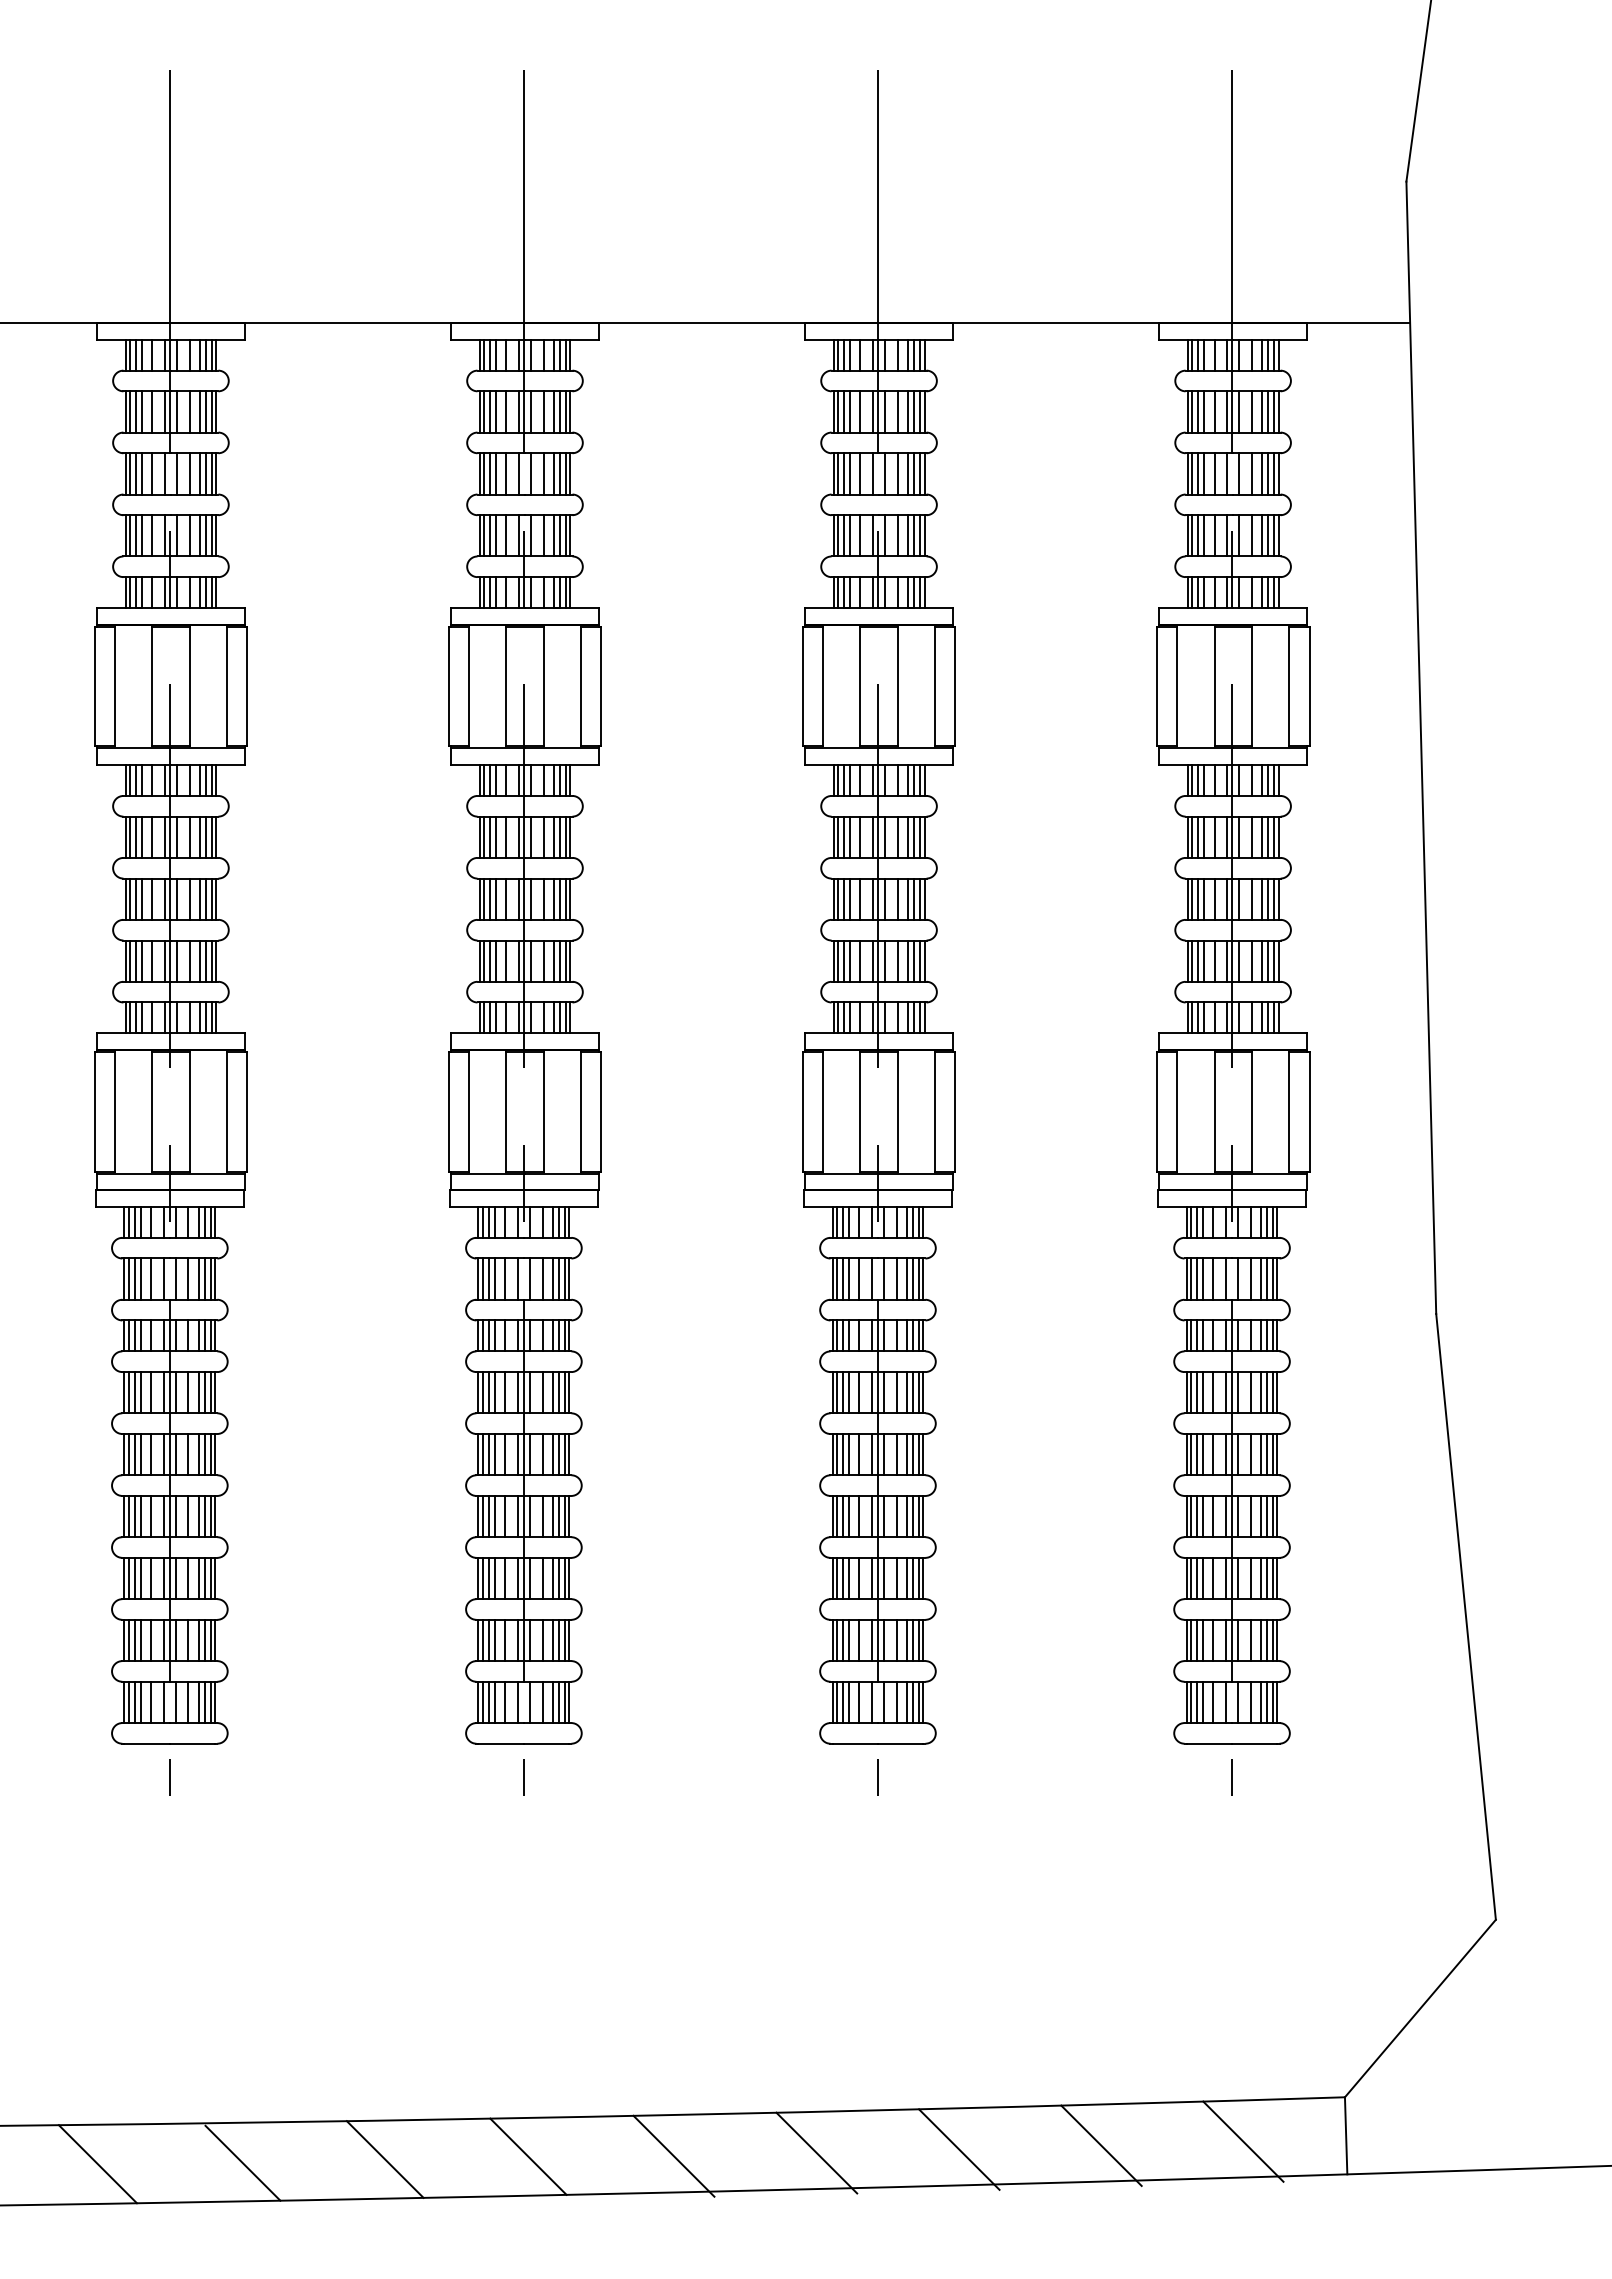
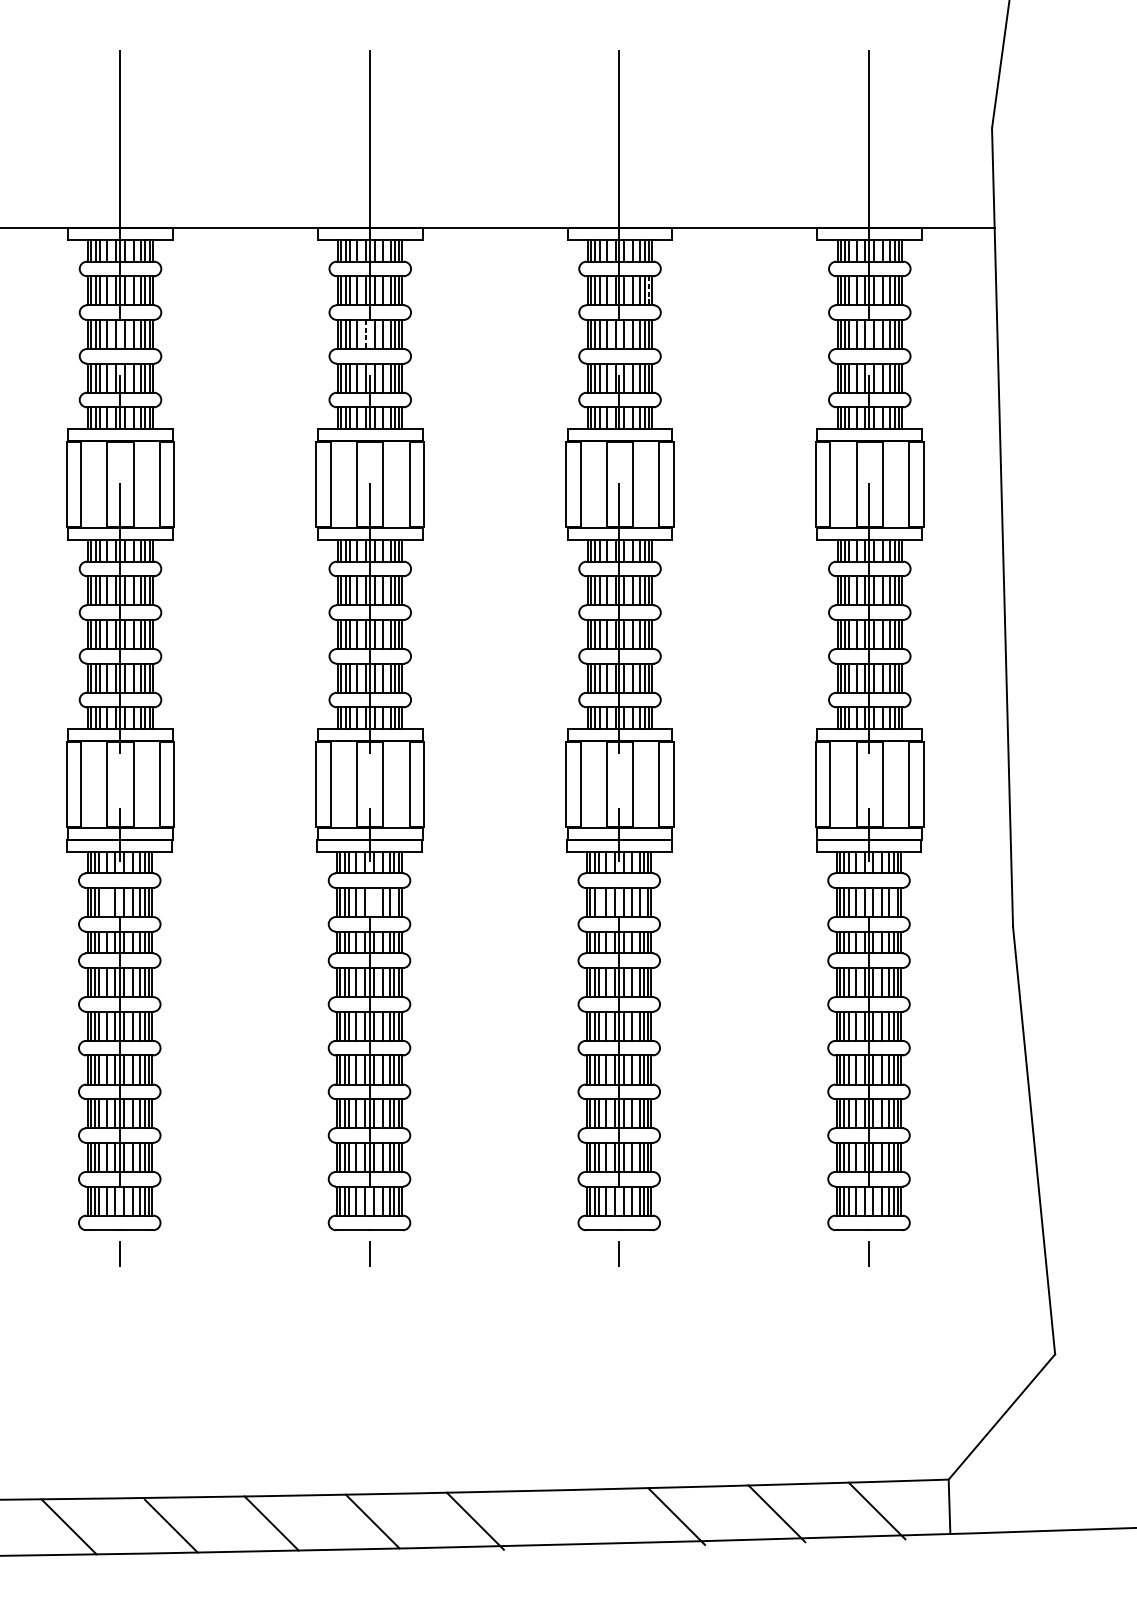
line: (920, 411) -> (649, 290), solid -> dashed
line: (518, 473) -> (365, 334), solid -> dashed
line: (151, 1278) -> (106, 902), removed
line: (530, 1278) -> (374, 902), removed
line: (559, 1278) -> (394, 902), removed
line: (849, 1278) -> (599, 902), removed
line: (913, 1278) -> (644, 902), removed
line: (1267, 1278) -> (894, 902), removed
line: (816, 2152) -> (575, 1518), removed

